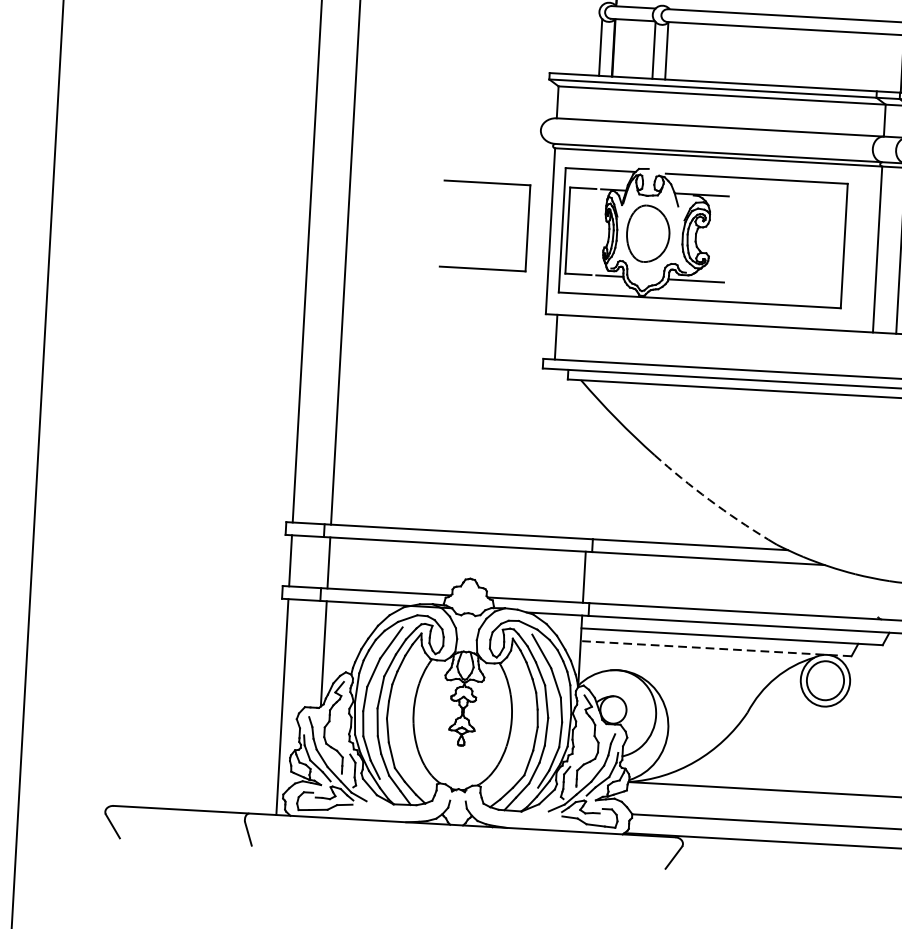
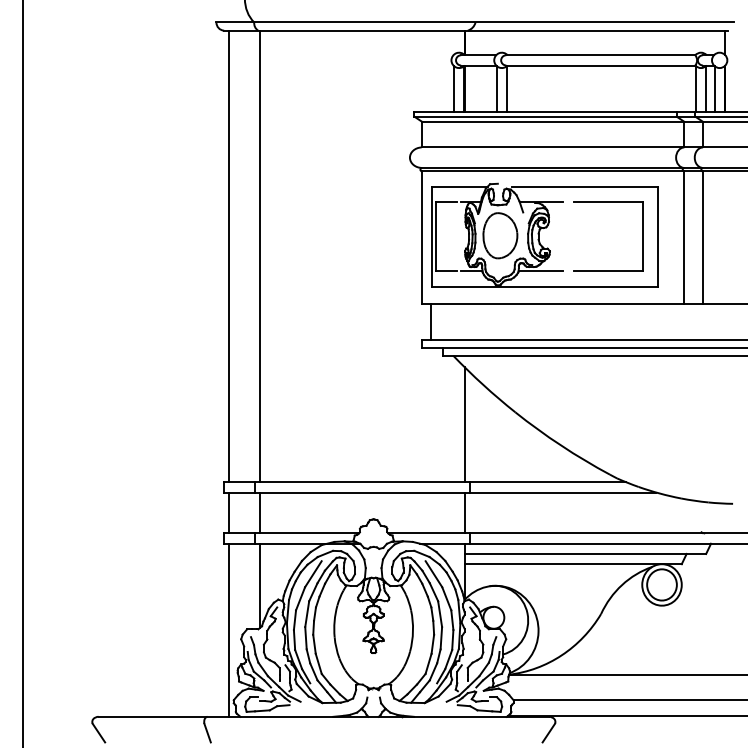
part: (487, 183) -> (608, 202), moved
line: (590, 466) -> (464, 424), added
arc: (709, 499) -> (561, 445), dashed -> solid
line: (716, 649) -> (573, 564), dashed -> solid

